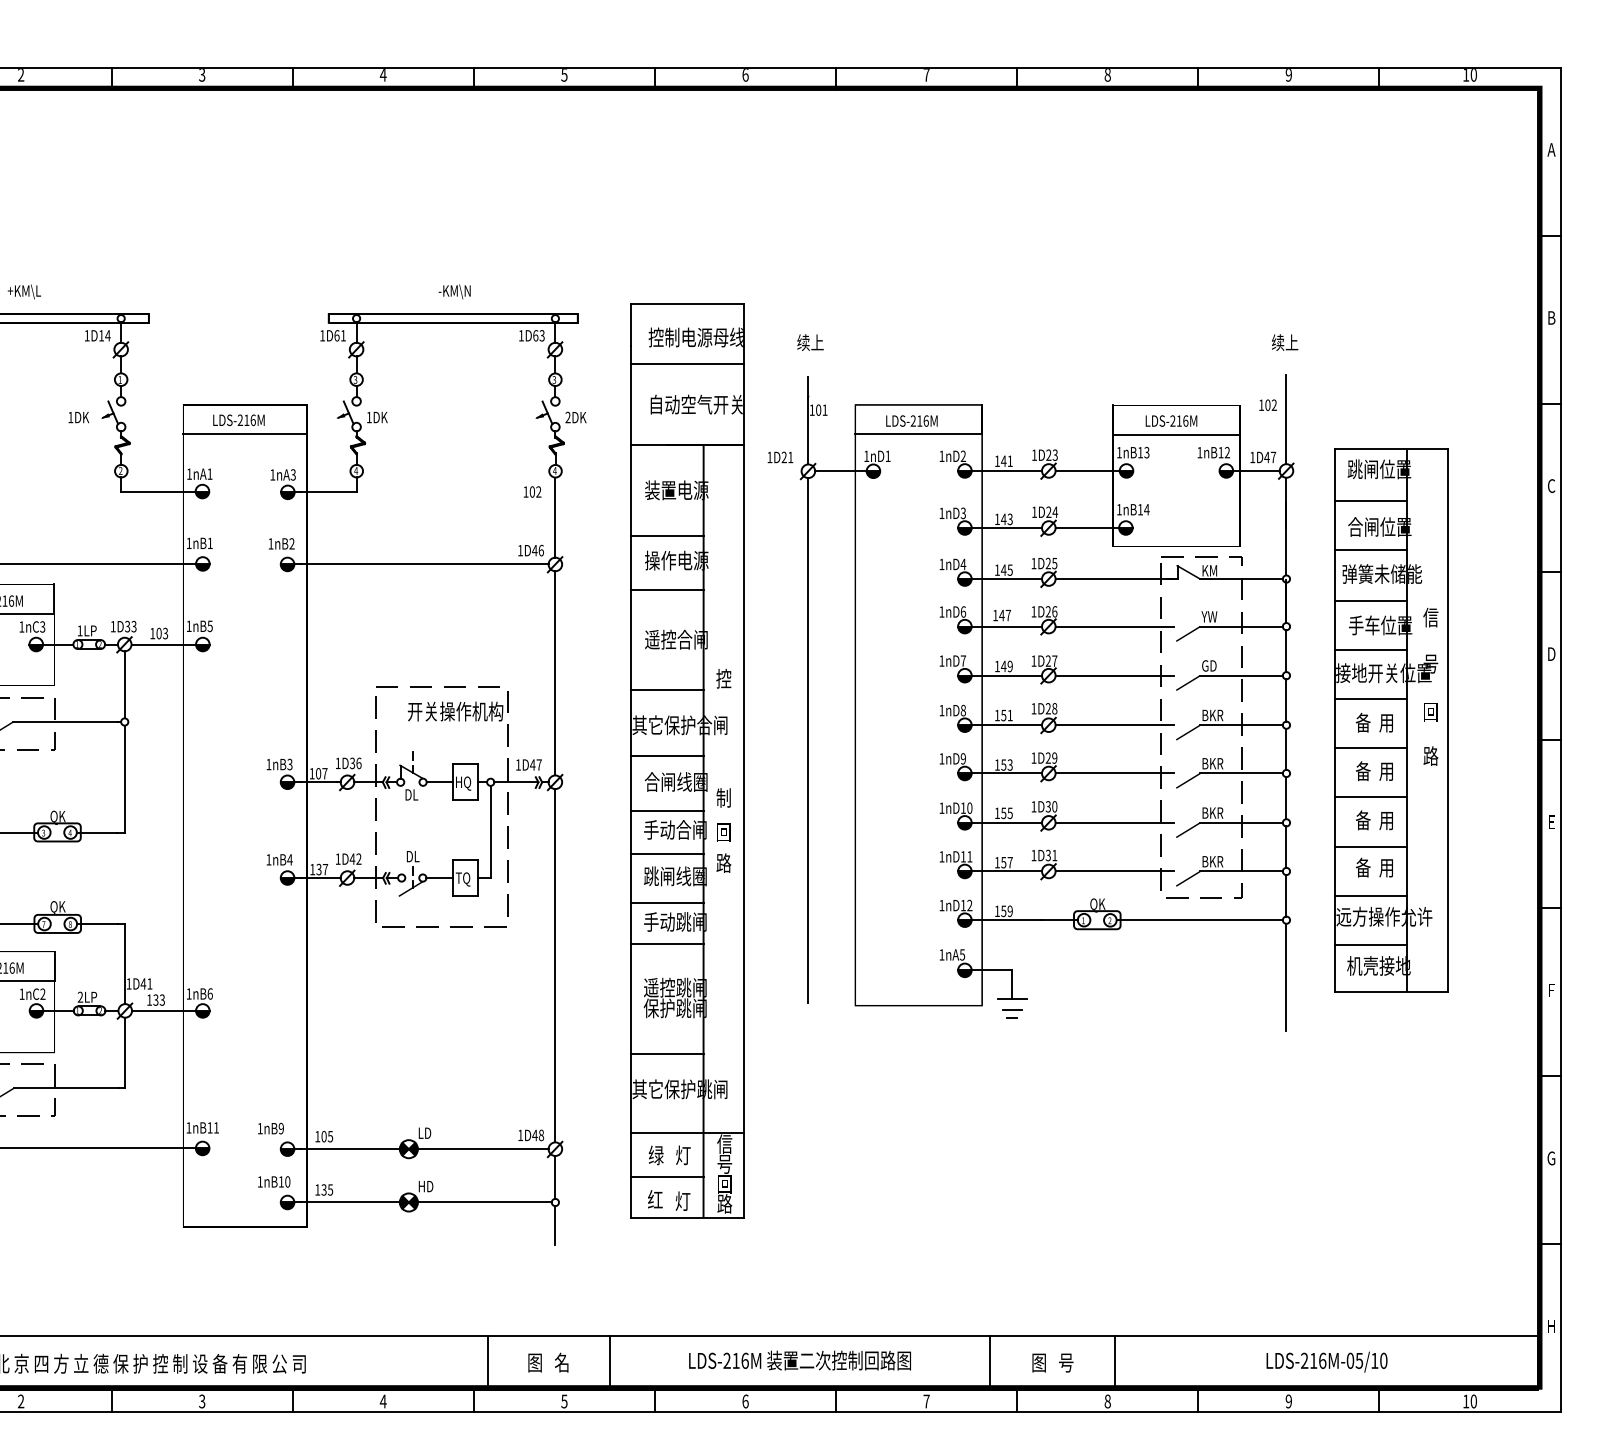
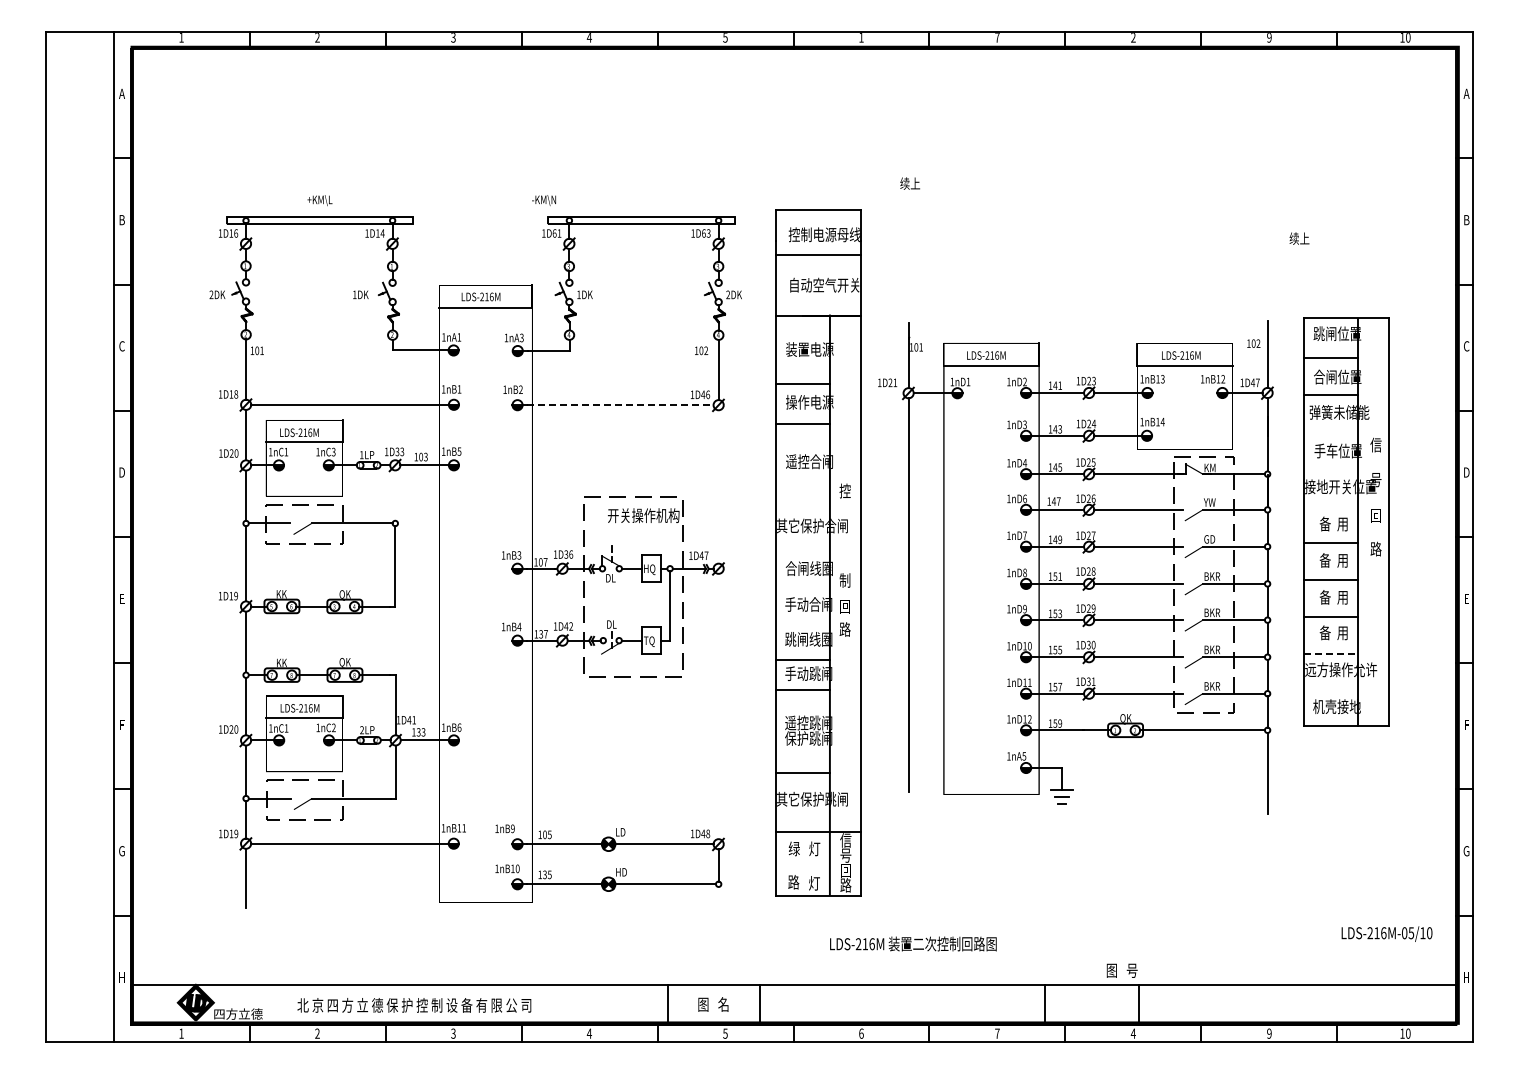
text: (745, 74) -> (861, 37), 6 -> 1
text: (1107, 74) -> (1133, 37), 8 -> 2
text: (453, 291) -> (543, 200), moved
text: (809, 342) -> (909, 183), moved
text: (1285, 342) -> (1299, 238), moved
line: (424, 564) -> (620, 405), solid -> dashed
line: (1371, 600) -> (1331, 432), removed
line: (1371, 650) -> (1331, 469), removed
line: (555, 672) -> (718, 486), removed
line: (125, 684) -> (395, 495), removed
line: (667, 690) -> (802, 499), removed
line: (1371, 699) -> (1331, 506), removed
part: (1030, 703) -> (1075, 567), moved
line: (667, 756) -> (802, 549), removed
line: (667, 811) -> (802, 590), removed
line: (667, 853) -> (802, 622), removed
line: (1371, 895) -> (1331, 653), solid -> dashed
line: (1371, 944) -> (1331, 690), removed
line: (555, 965) -> (718, 706), removed
line: (667, 1177) -> (802, 865), removed
text: (655, 1200) -> (793, 882), 红 -> 路
line: (555, 1225) -> (718, 901), removed
text: (800, 1359) -> (913, 943), moved
text: (1326, 1361) -> (1386, 933), moved
text: (1051, 1362) -> (1121, 970), moved
text: (1106, 1401) -> (1132, 1033), 8 -> 4

